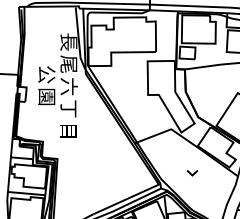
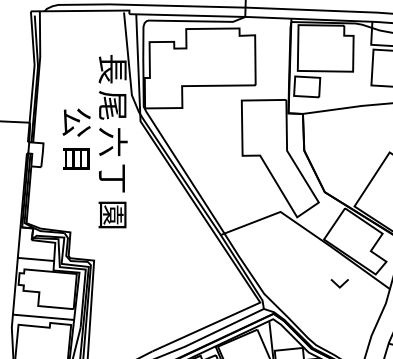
text: (46, 96) -> (76, 158), 園 -> 目
text: (68, 131) -> (112, 215), 目 -> 園
part: (192, 173) -> (339, 284), moved

